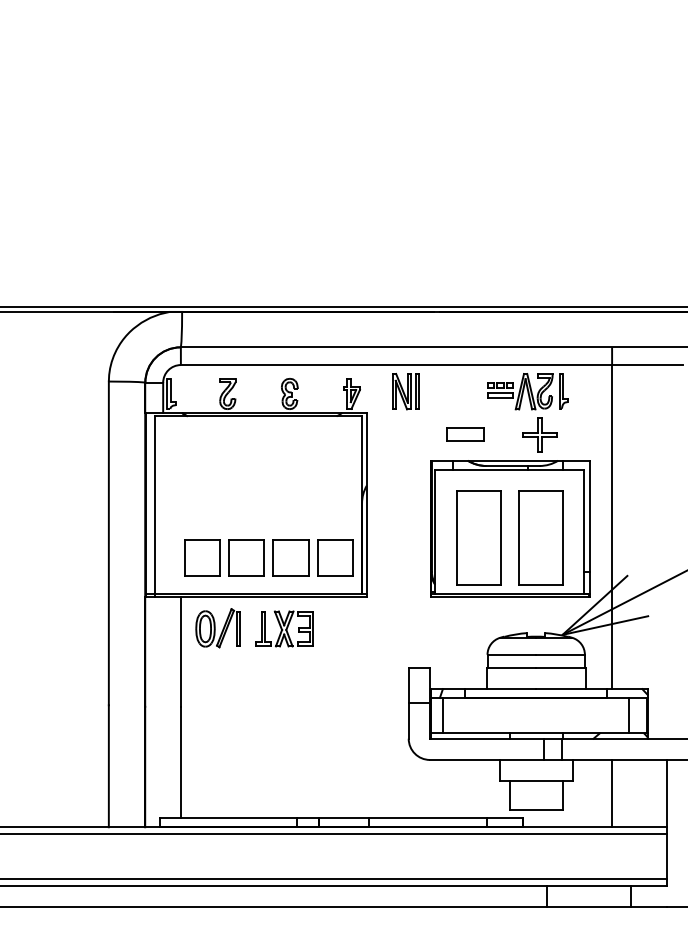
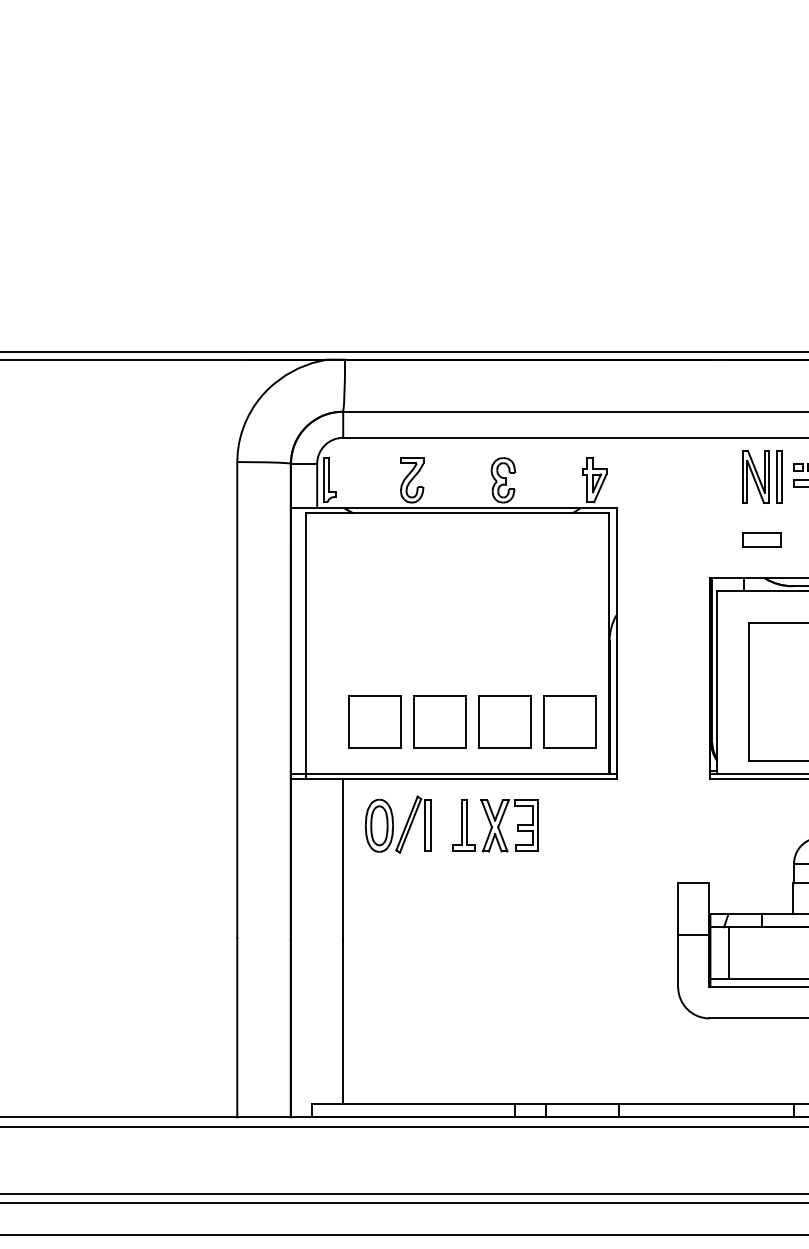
part: (405, 391) -> (761, 476), moved
part: (465, 434) -> (761, 539), size x0.71

